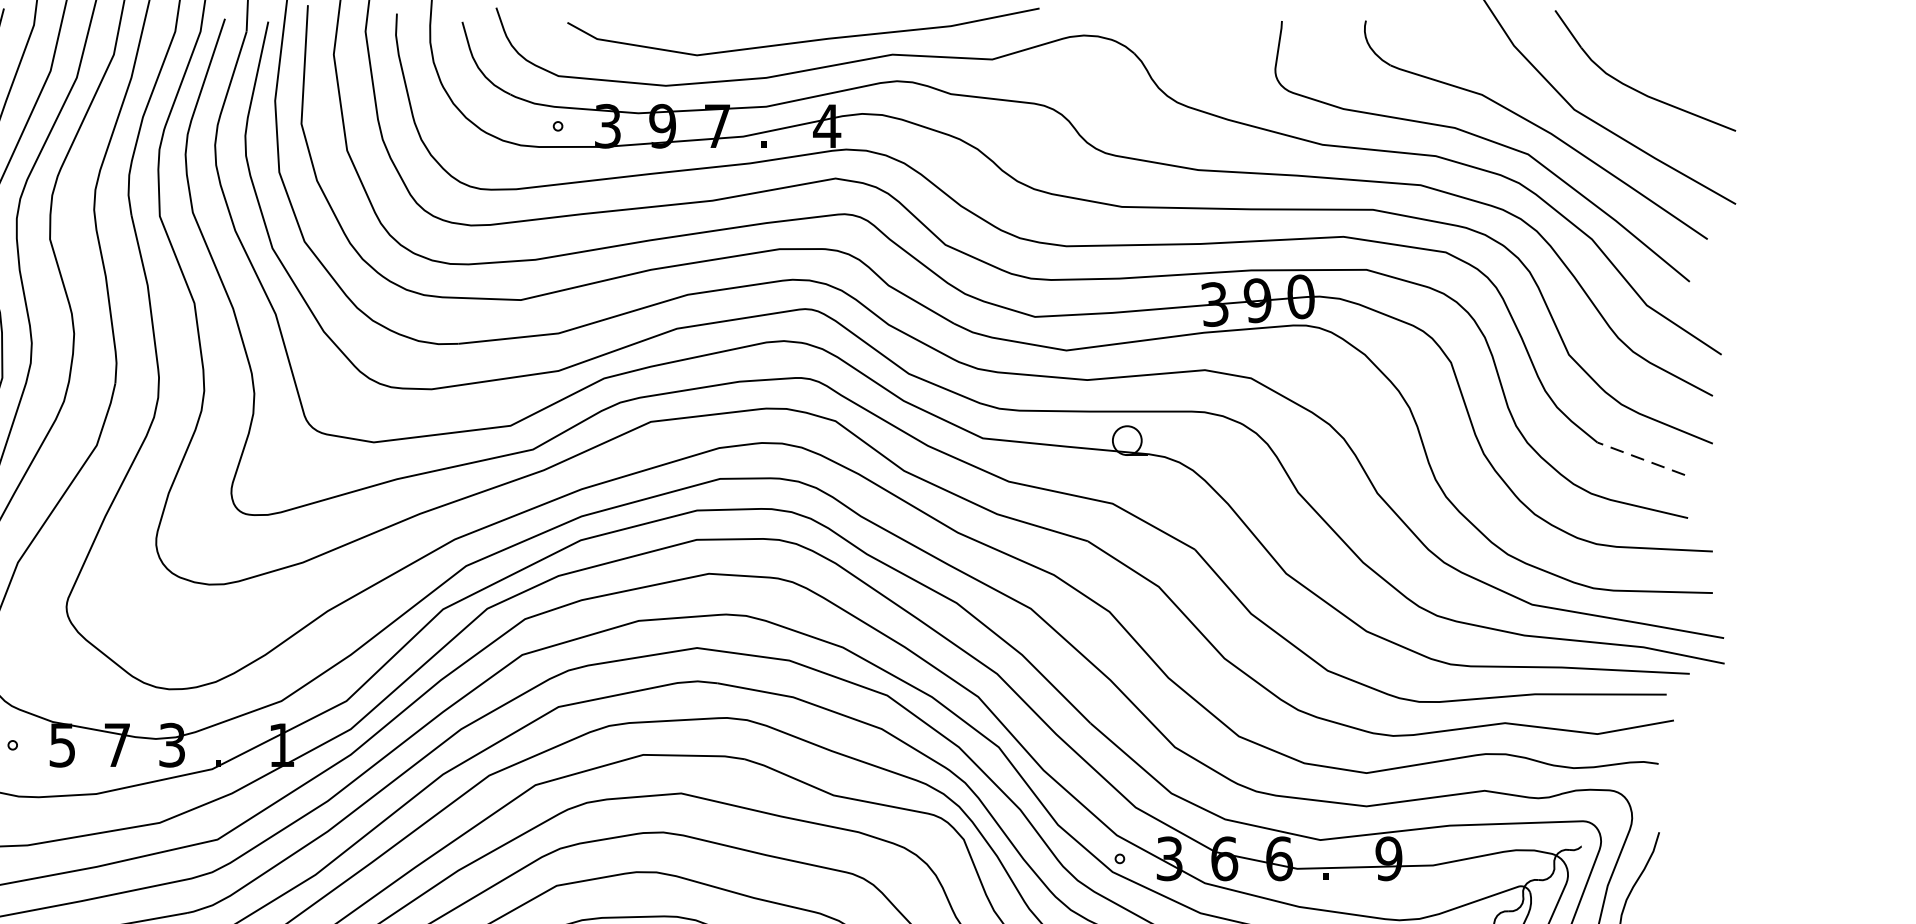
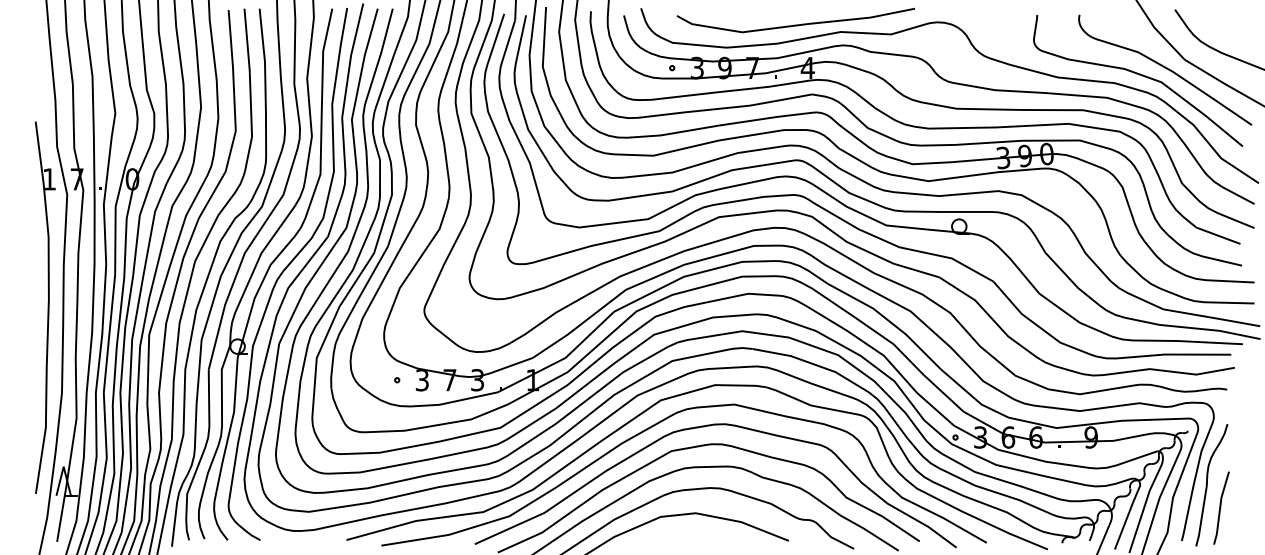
line: (1641, 458) -> (1218, 235), dashed -> solid
text: (62, 743) -> (422, 379), 5 -> 3

